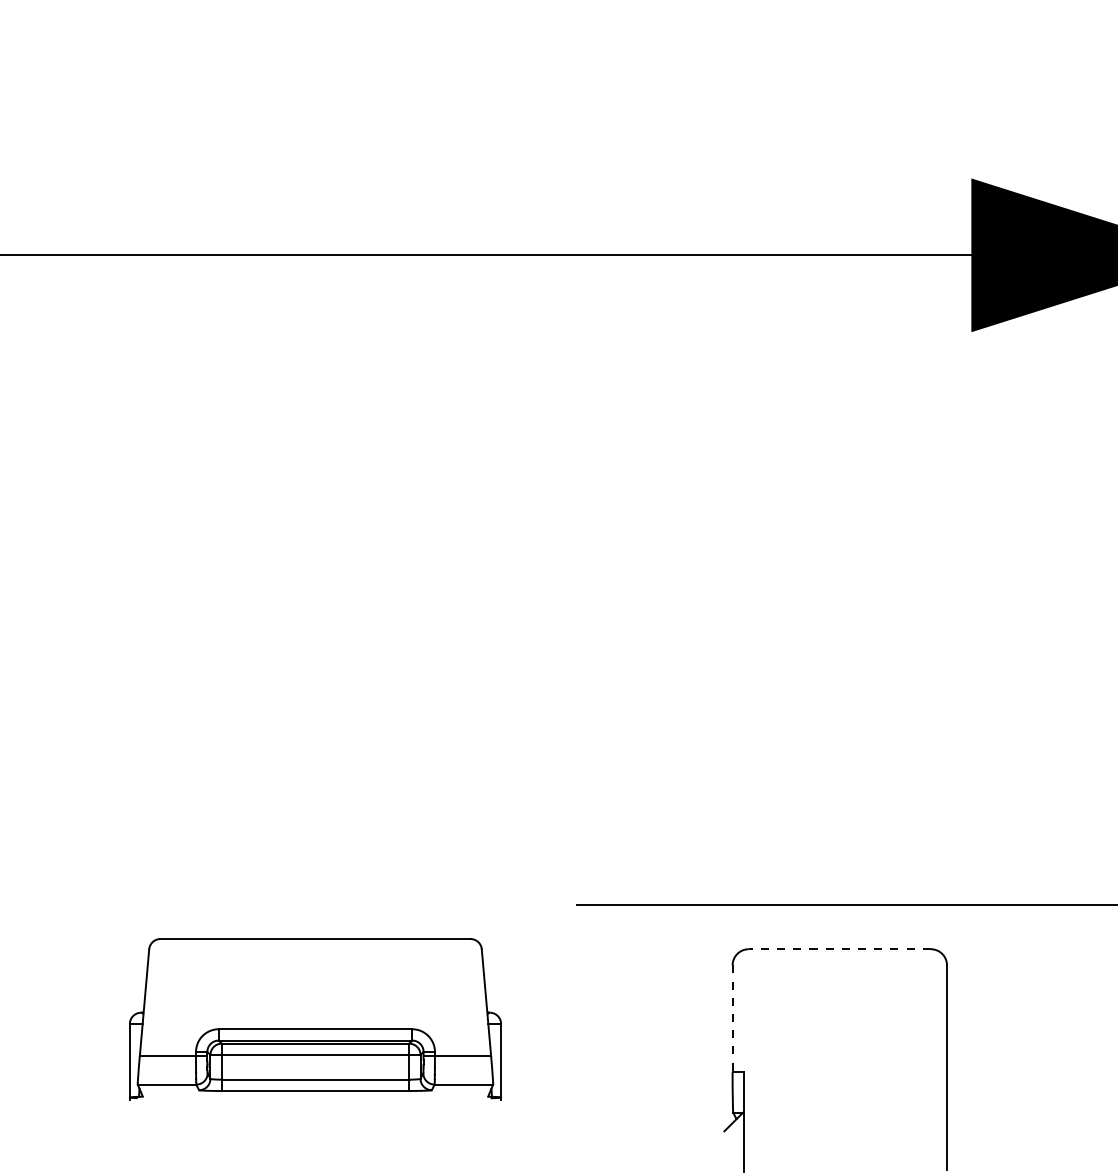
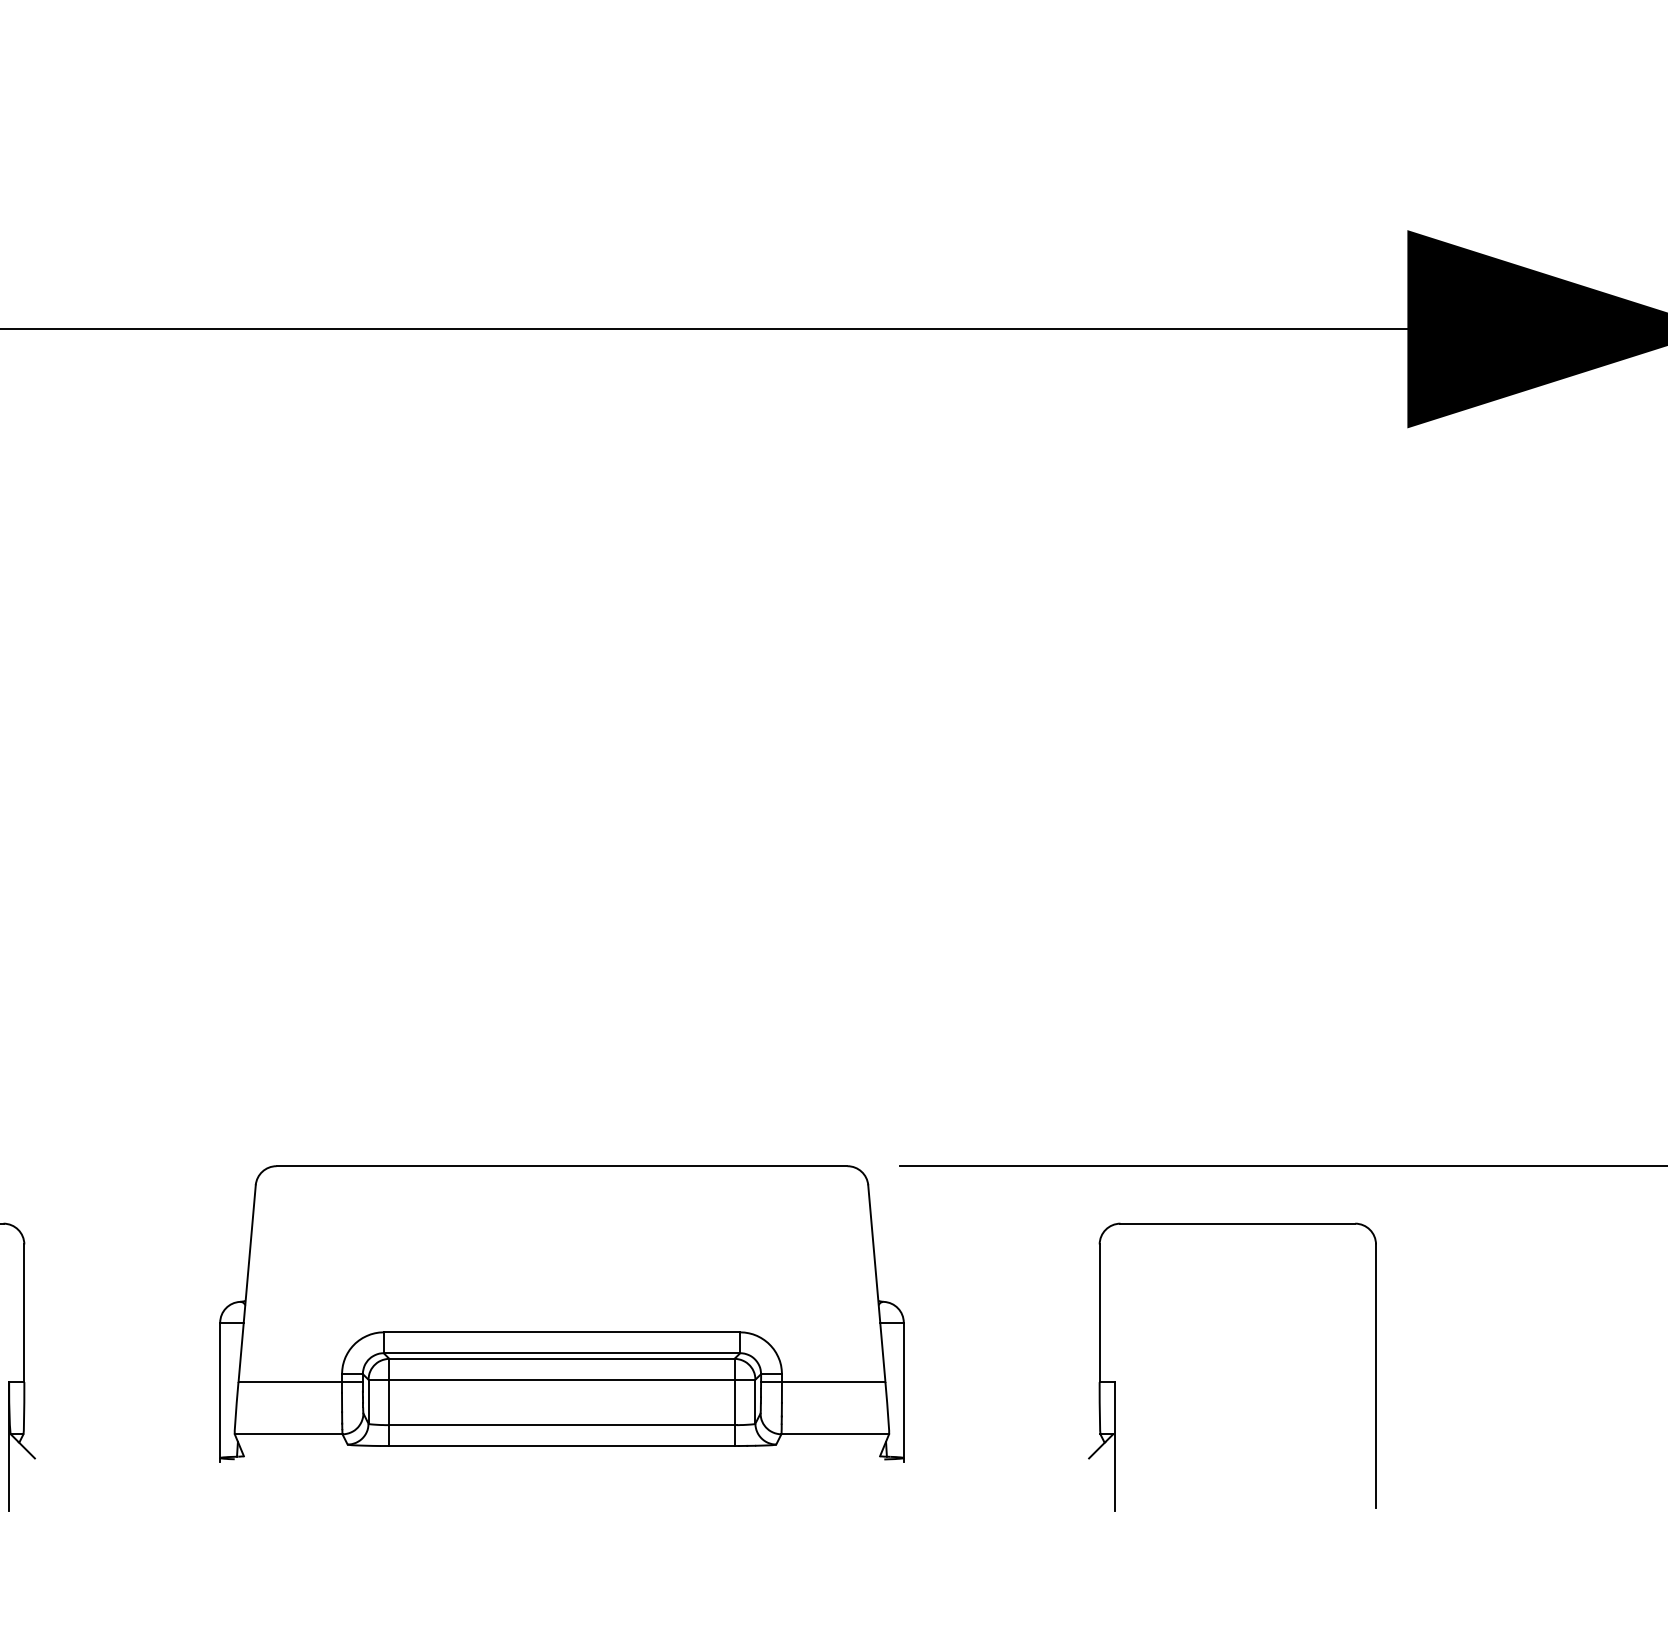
line: (839, 949) -> (1237, 1223), dashed -> solid
part: (315, 1018) -> (561, 1313), size x1.43
line: (732, 1018) -> (1099, 1313), dashed -> solid

